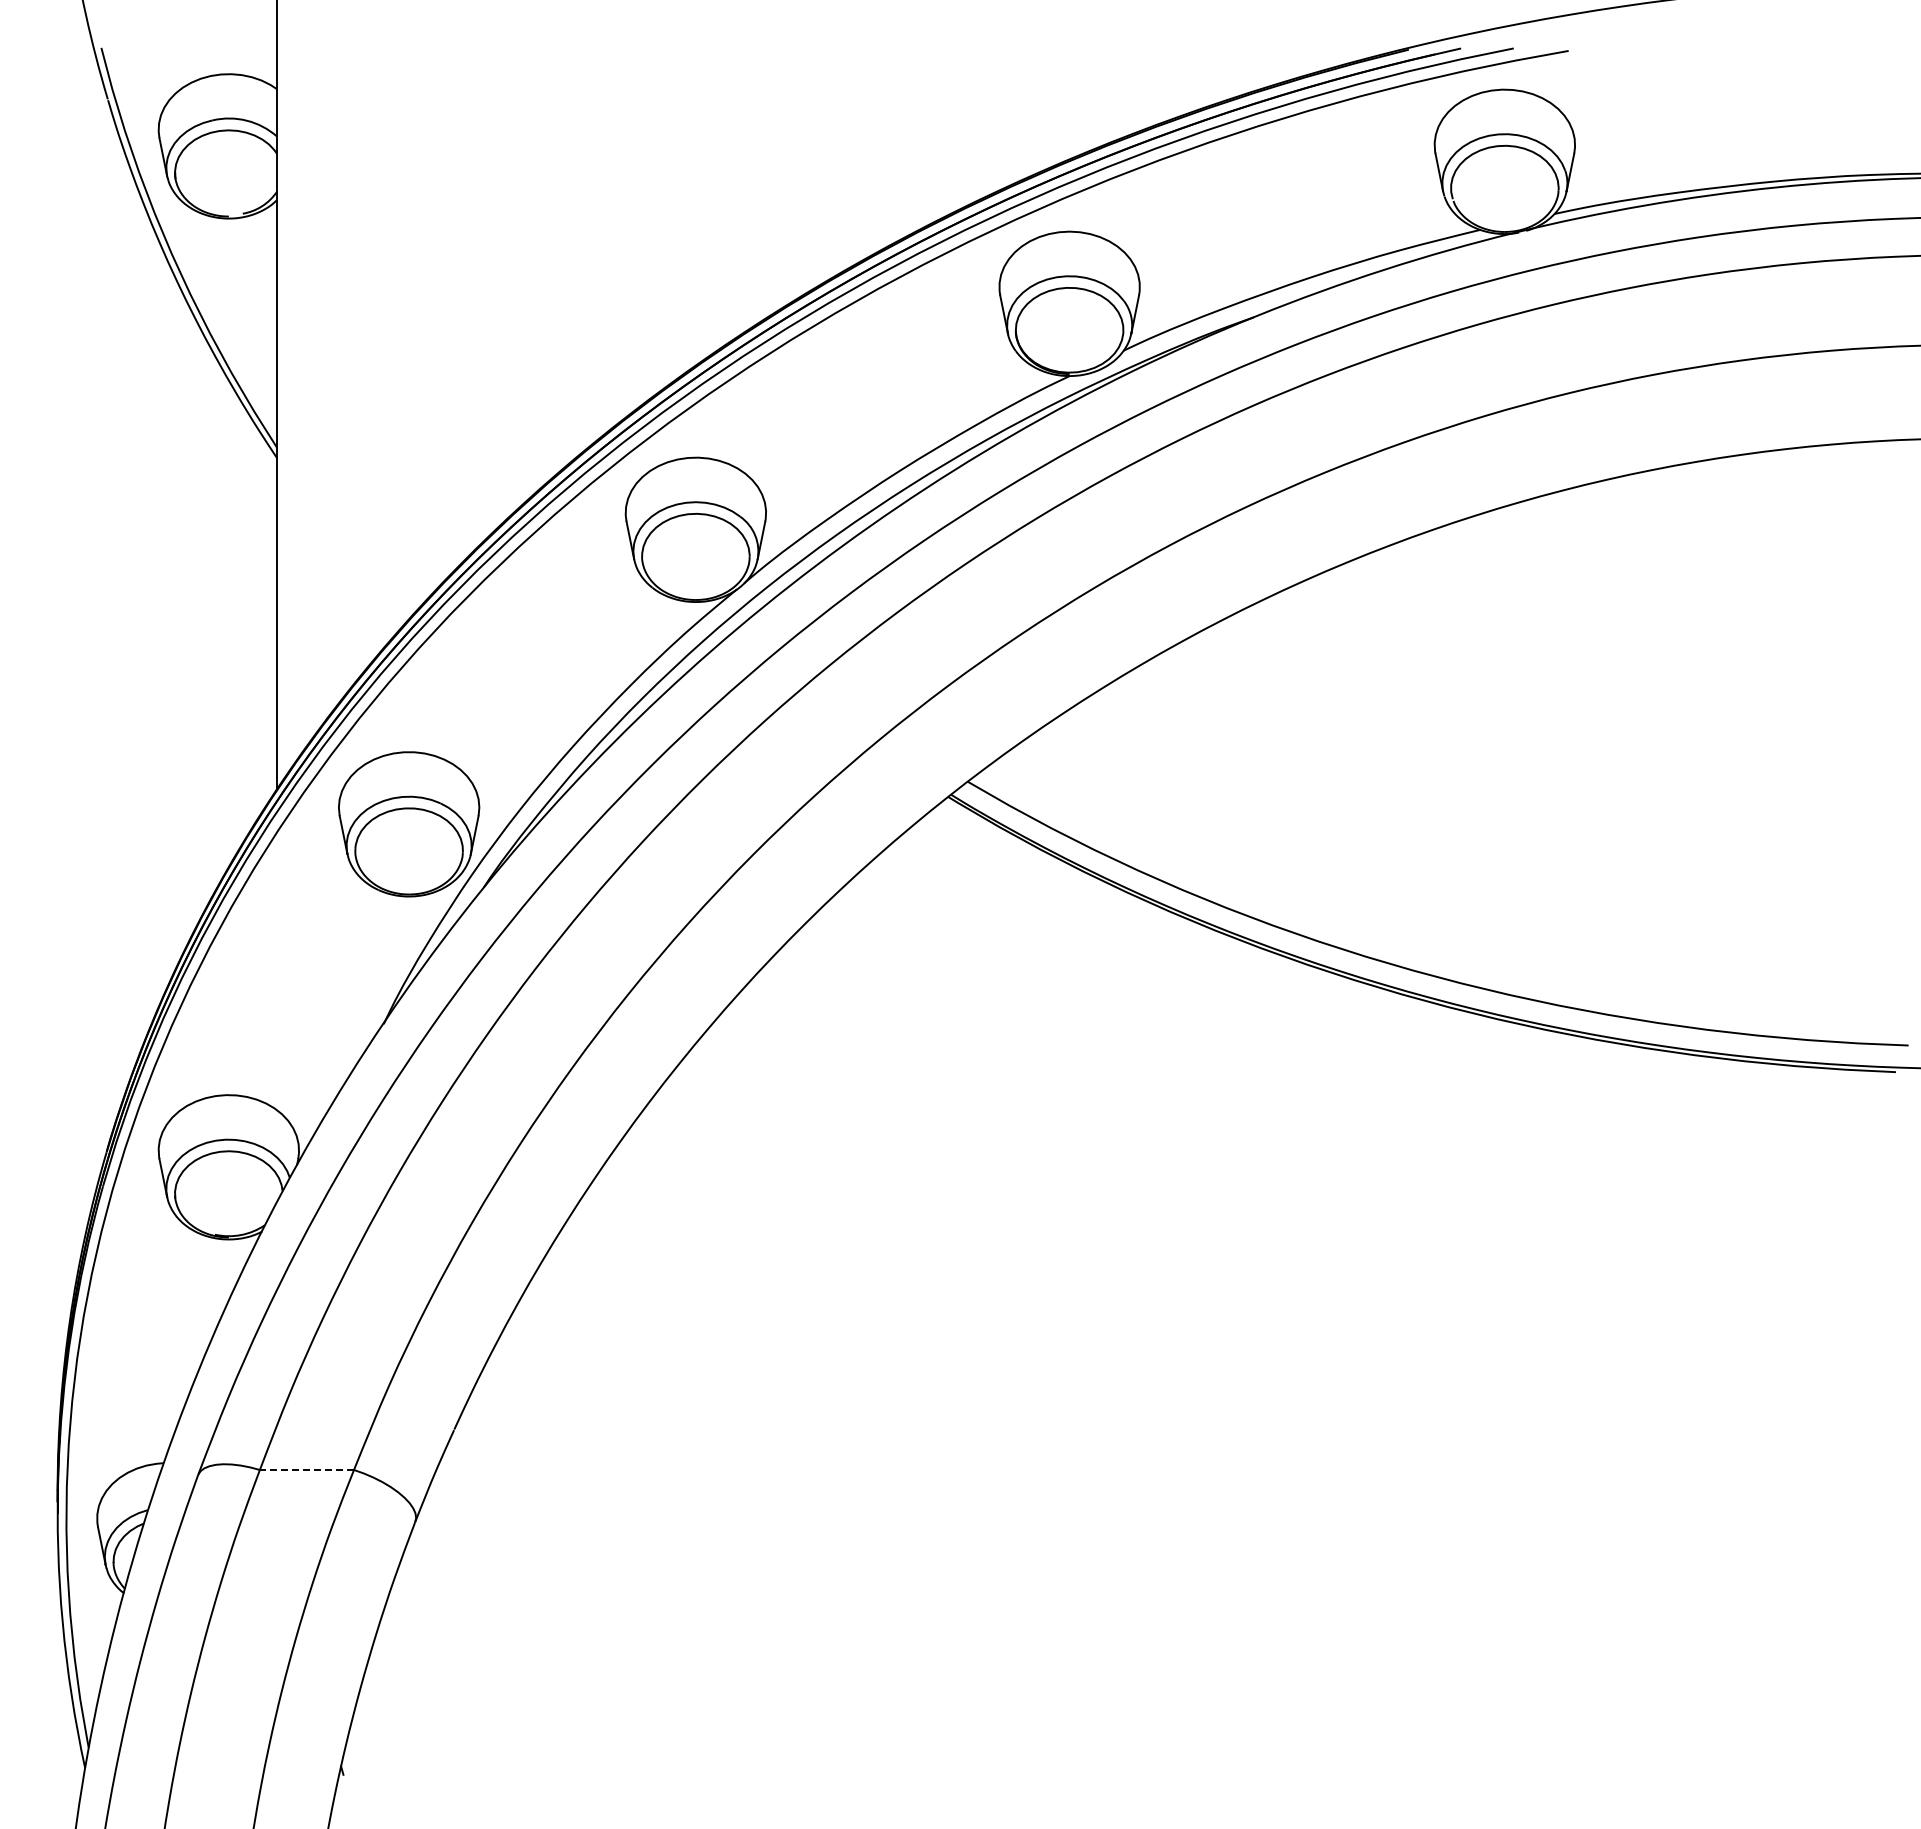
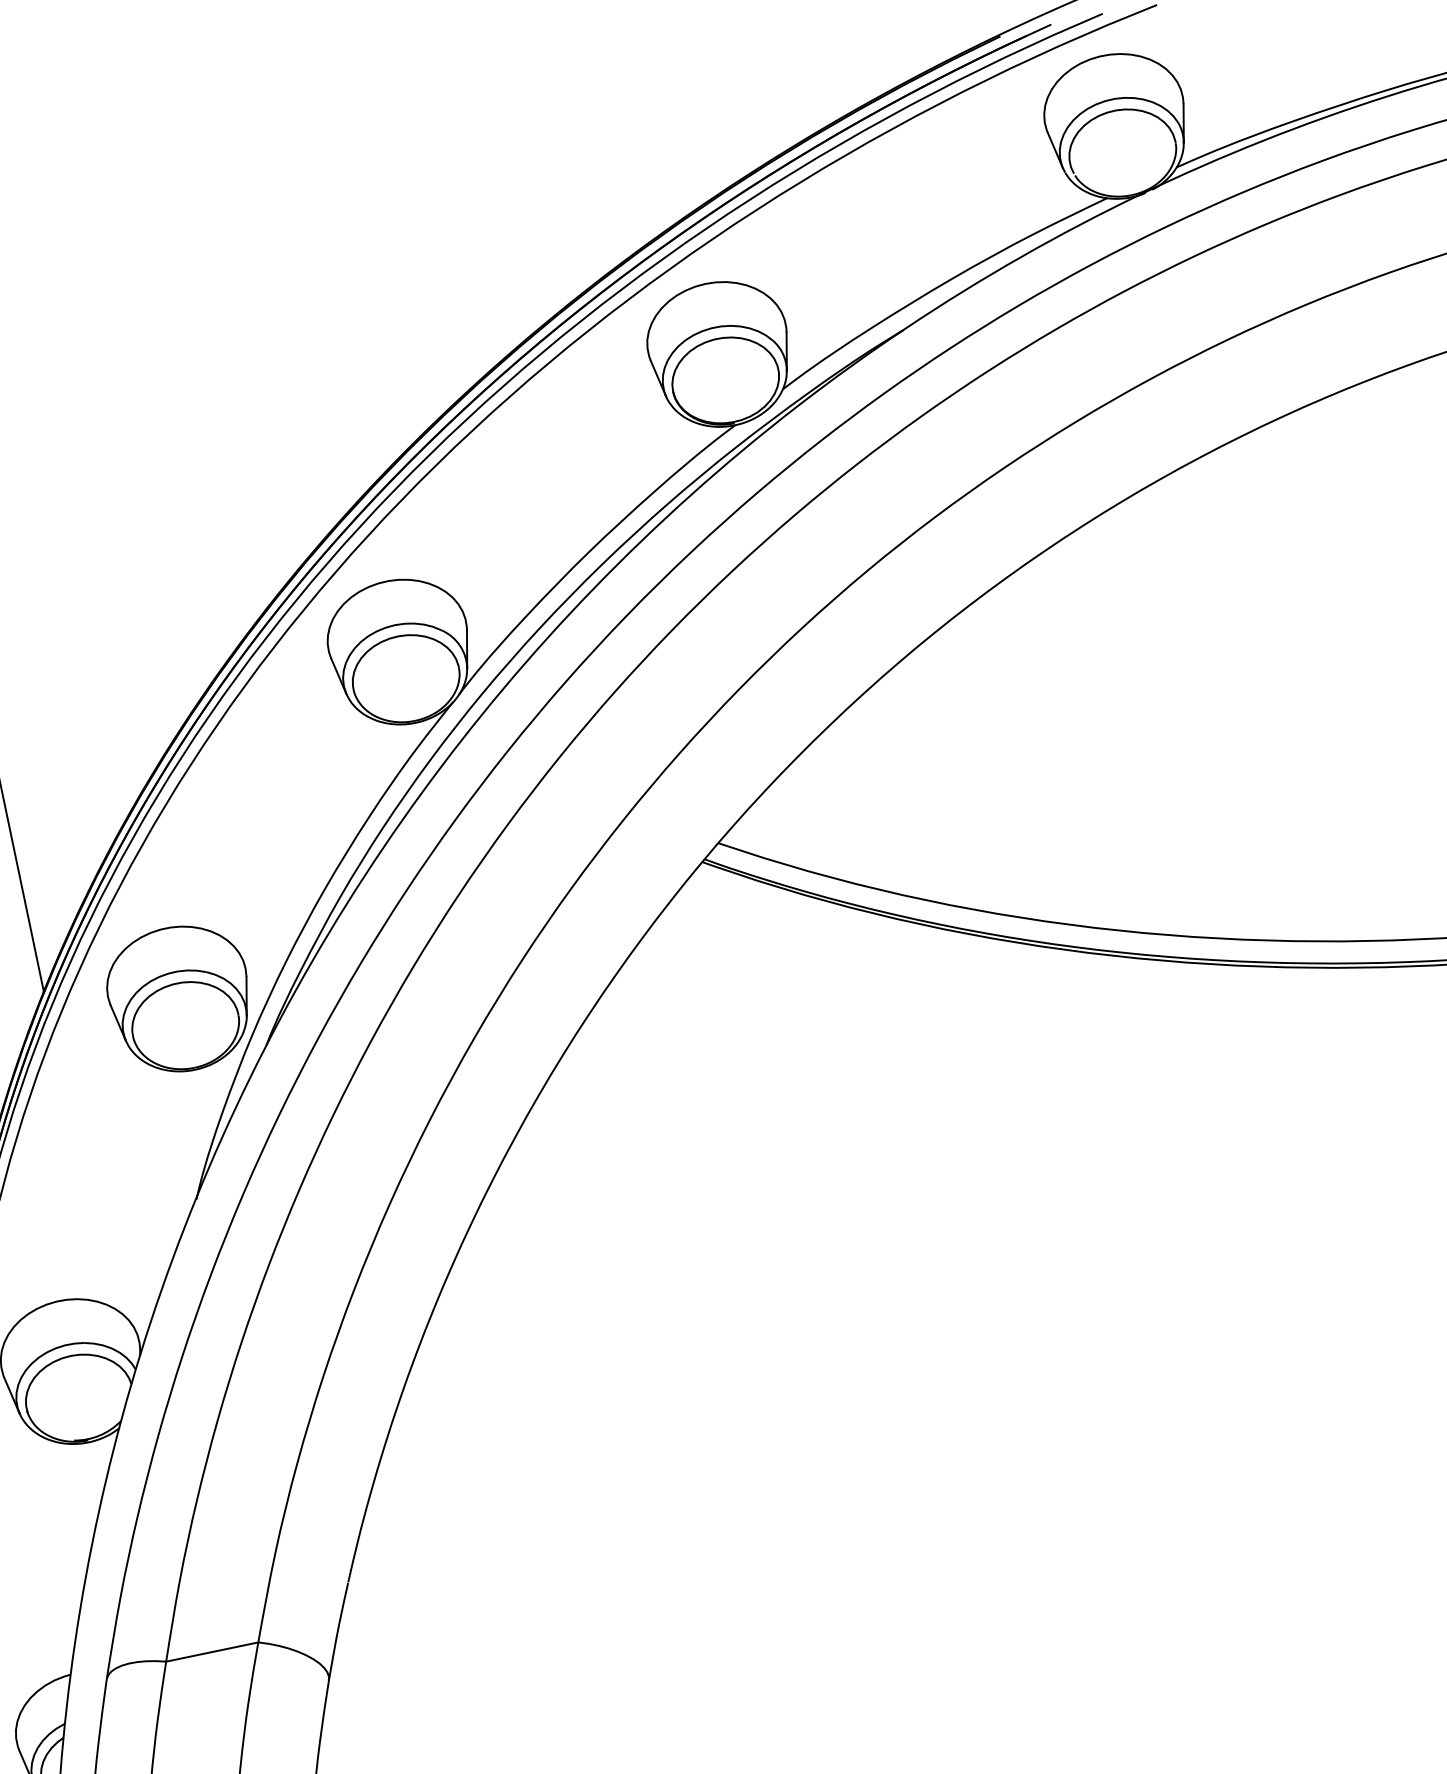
line: (306, 1469) -> (211, 1651), dashed -> solid

